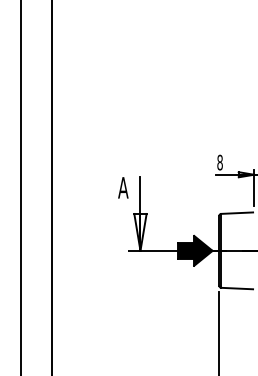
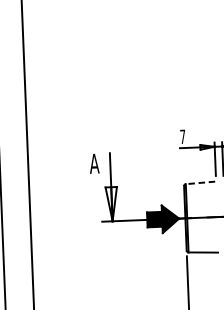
text: (219, 162) -> (182, 136), 8 -> 7
line: (237, 213) -> (200, 183), solid -> dashed

